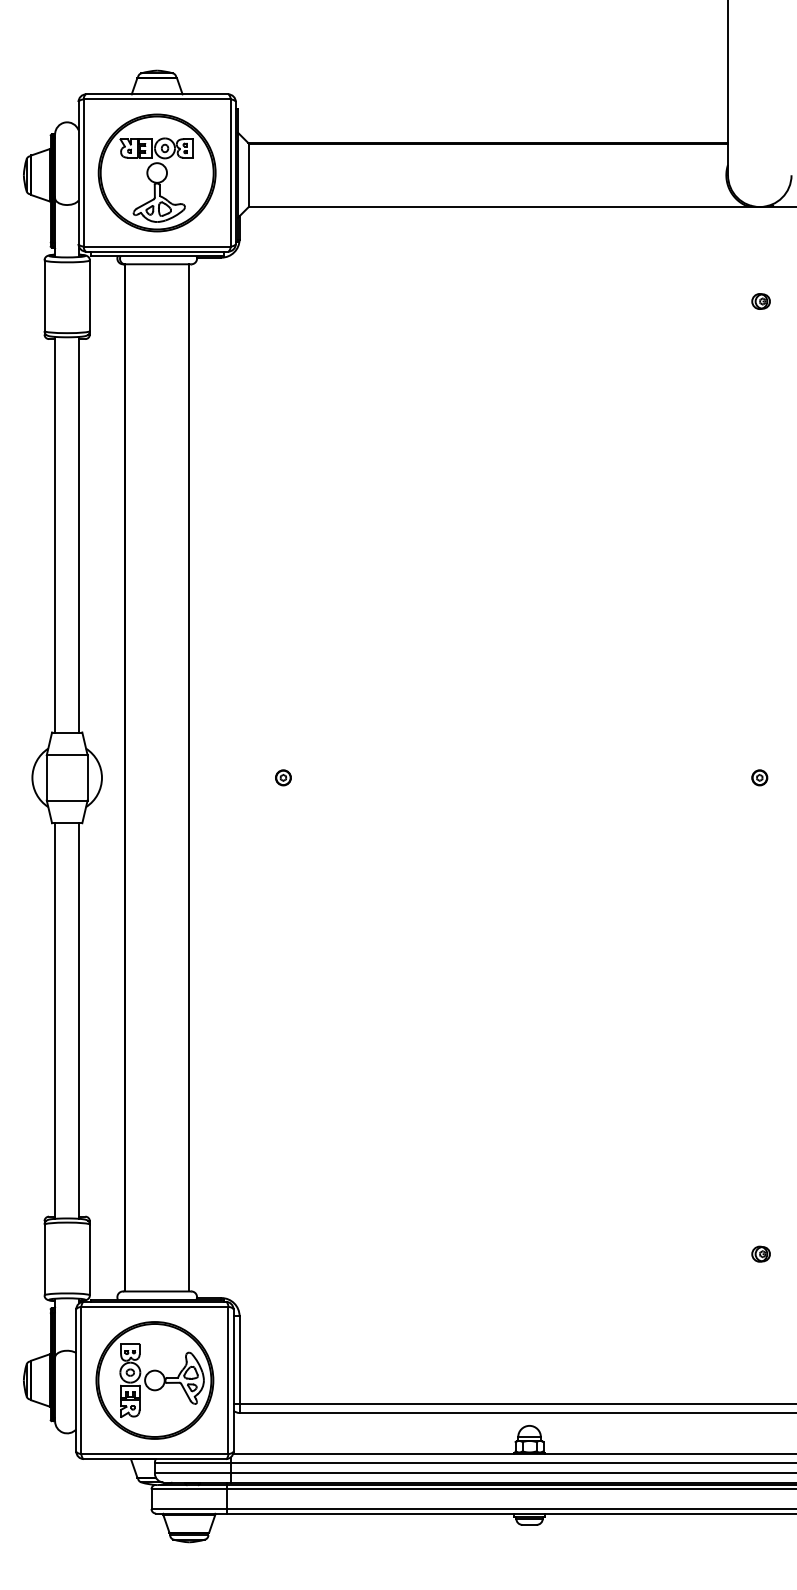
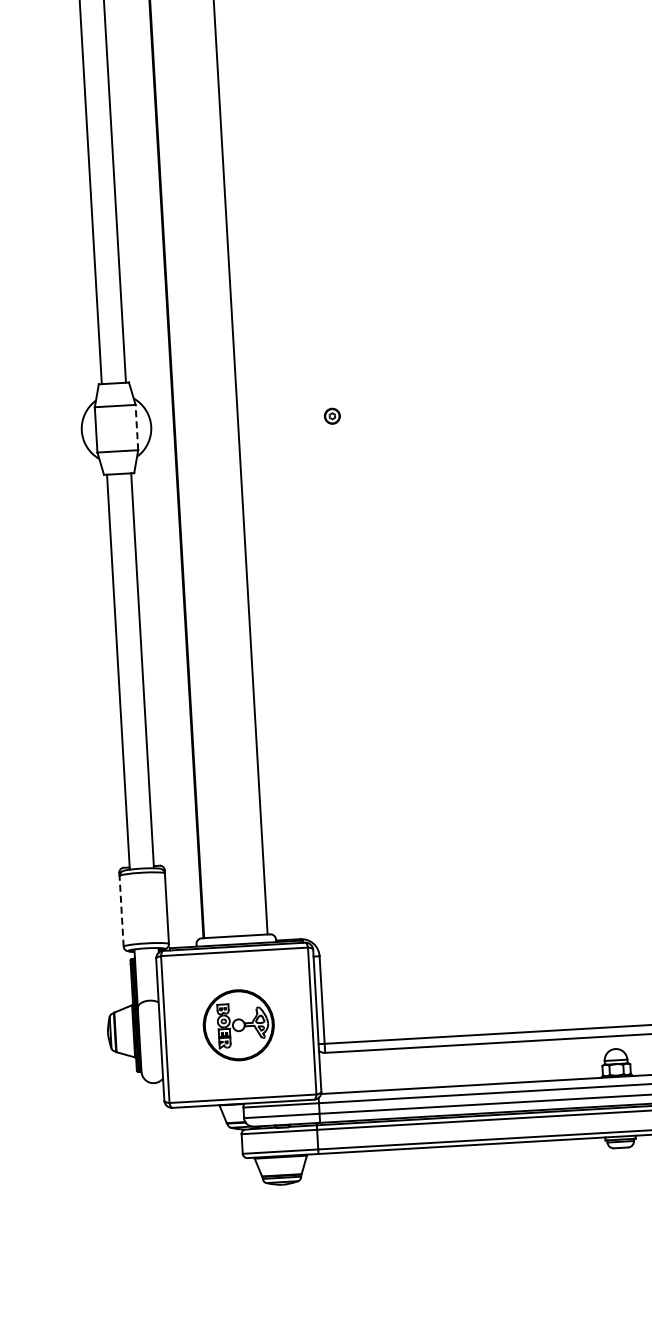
line: (87, 777) -> (136, 427), solid -> dashed
line: (44, 1259) -> (121, 910), solid -> dashed
part: (154, 1380) -> (238, 1025), size x0.6

